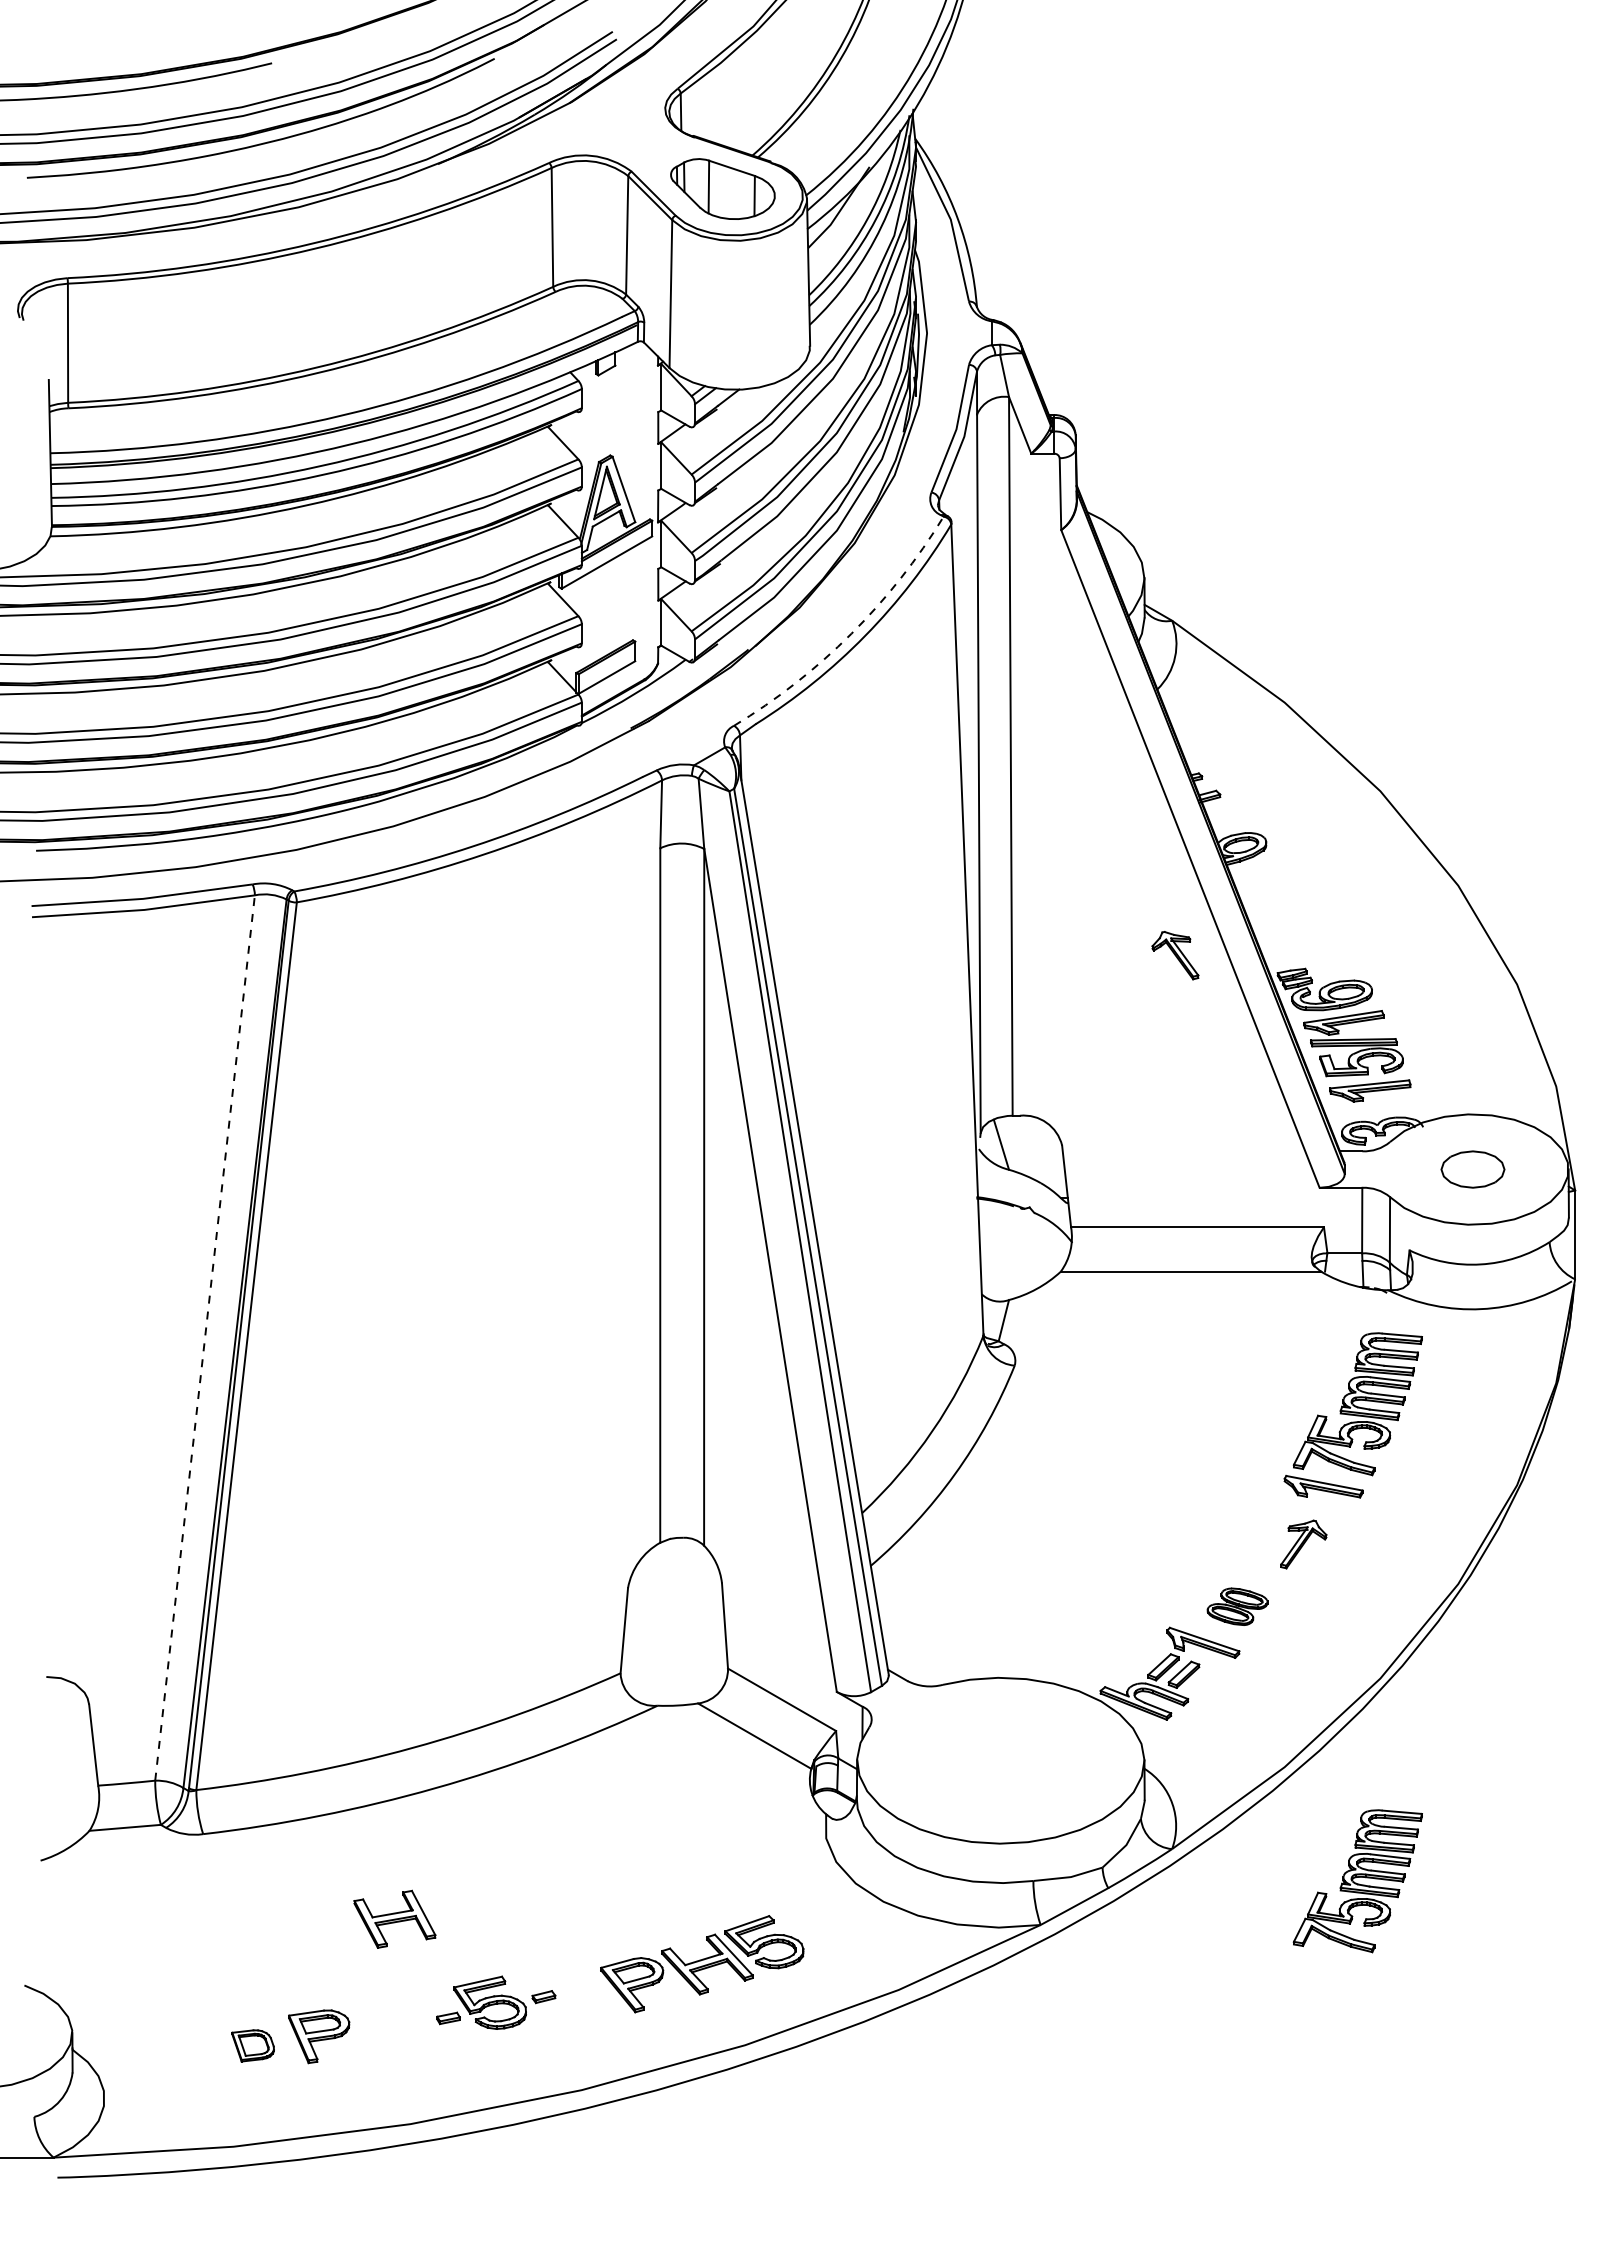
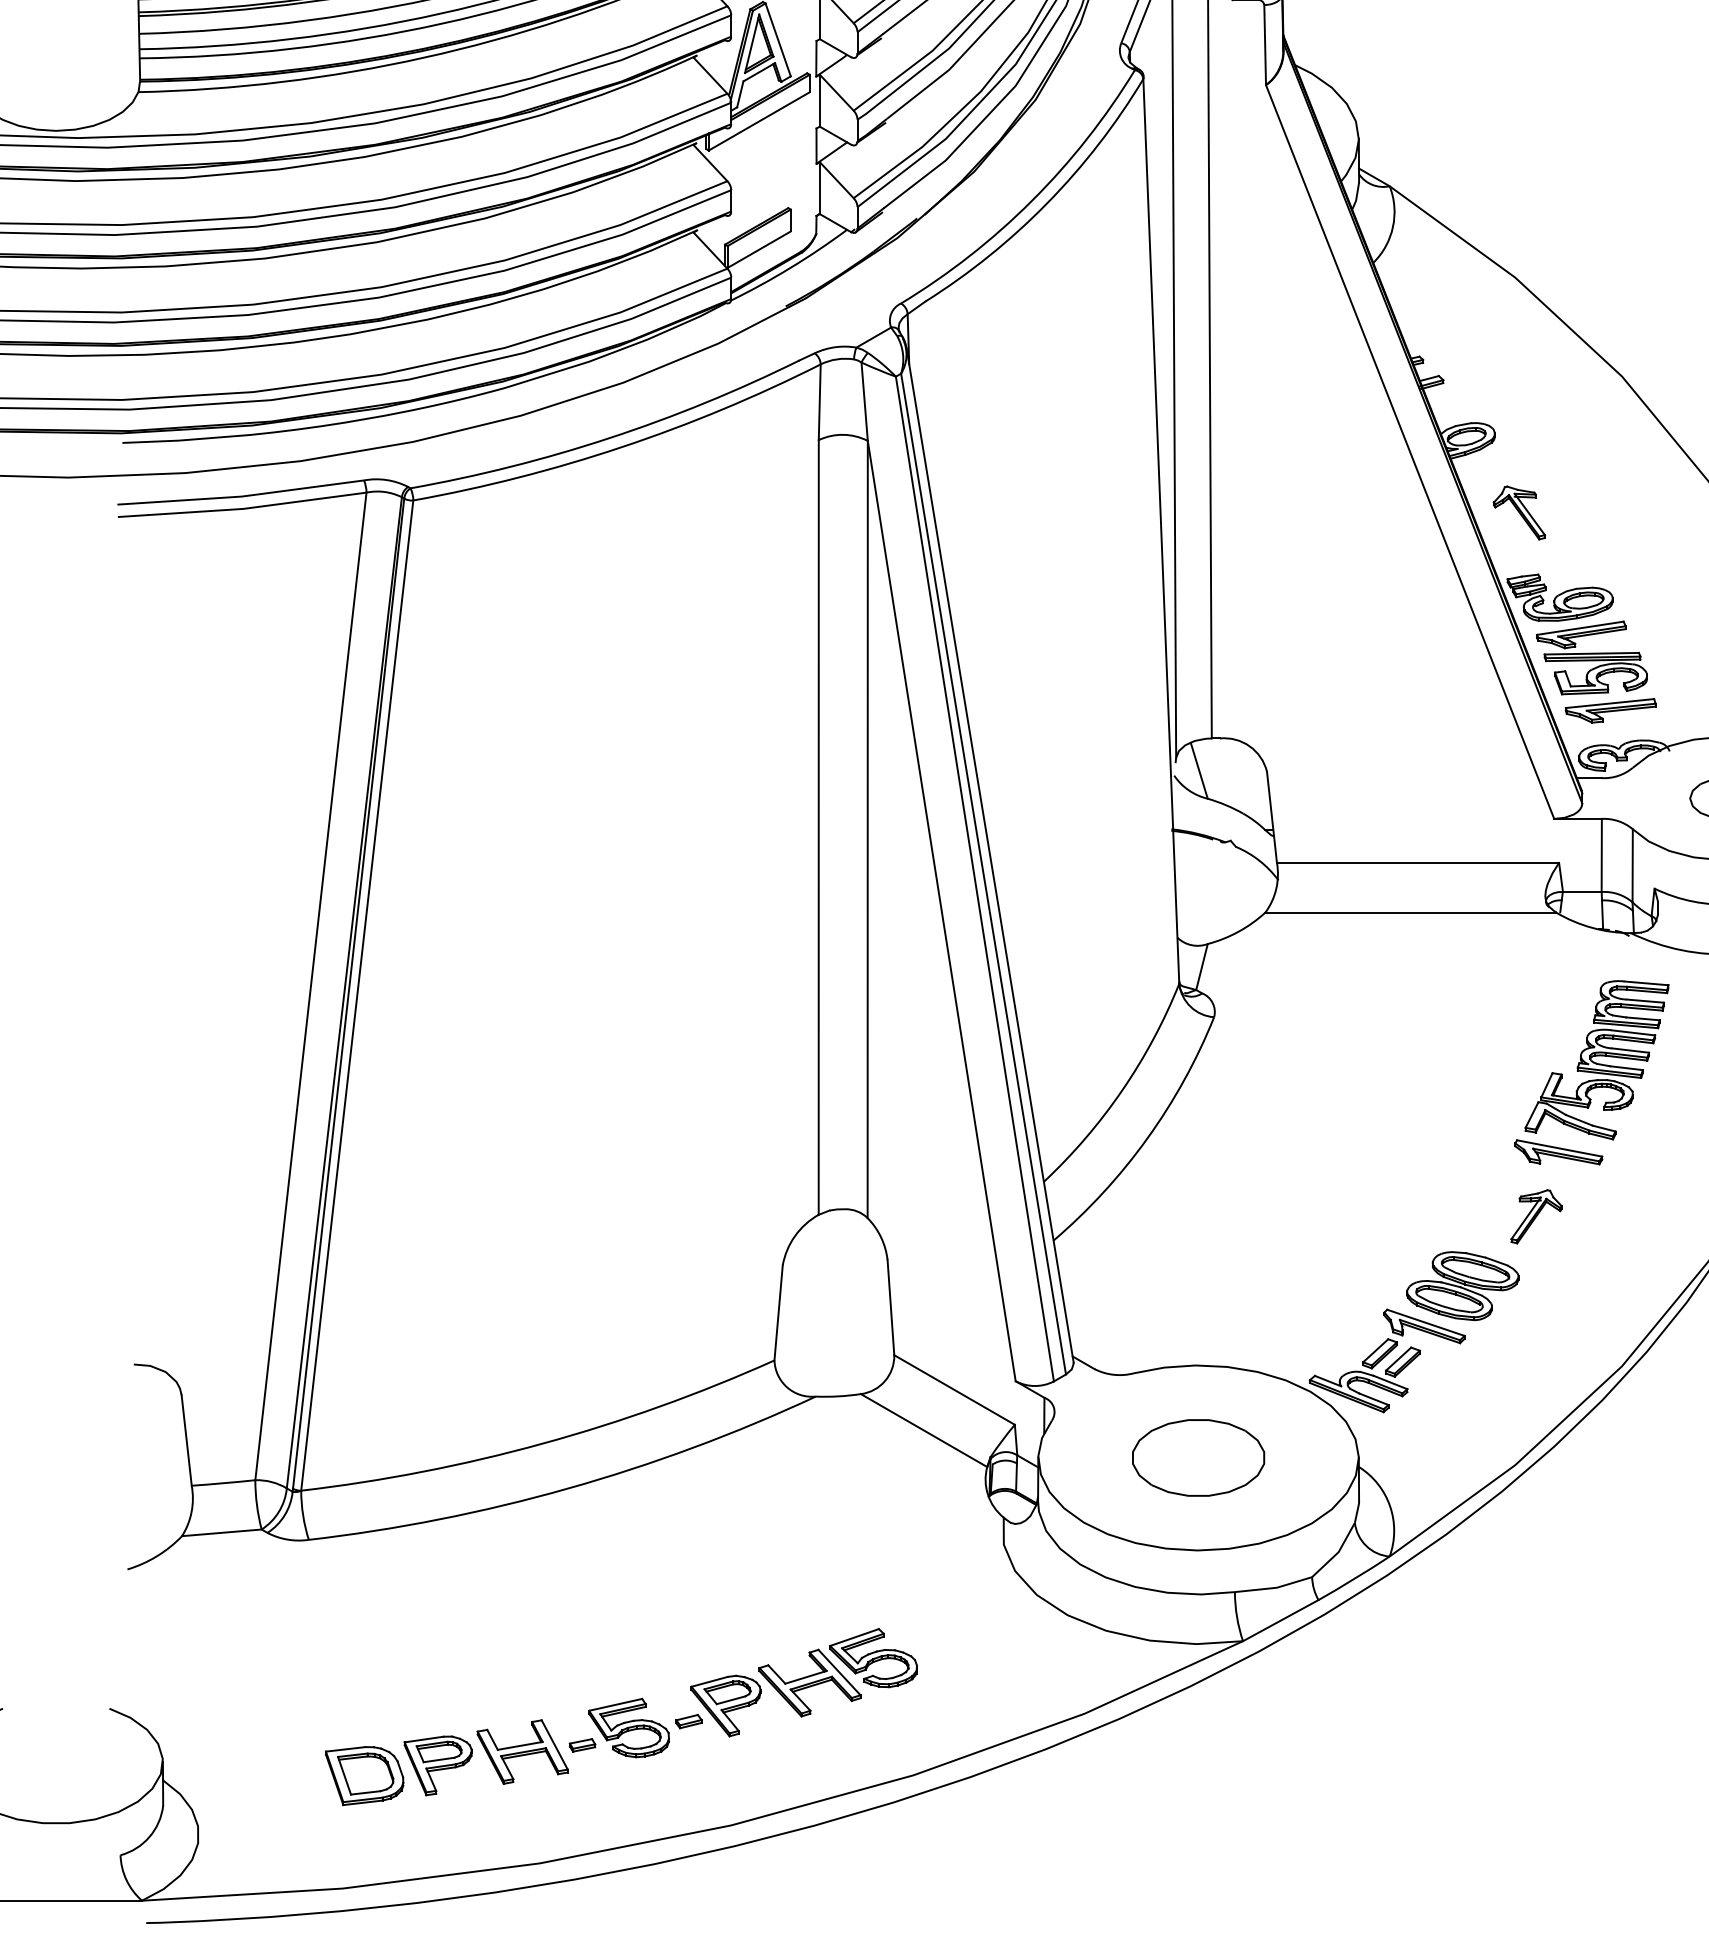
arc: (851, 633) -> (1032, 200), dashed -> solid
part: (1175, 955) -> (1519, 512), moved
line: (205, 1337) -> (311, 985), dashed -> solid
part: (1237, 1606) -> (1462, 1285), size x1.67
part: (1000, 1760) -> (1198, 1457), added
part: (1357, 1881) -> (1596, 1592), removed
part: (394, 1918) -> (522, 1751), moved
part: (702, 1964) -> (804, 1683), moved
part: (252, 2045) -> (363, 1775), size x1.67

